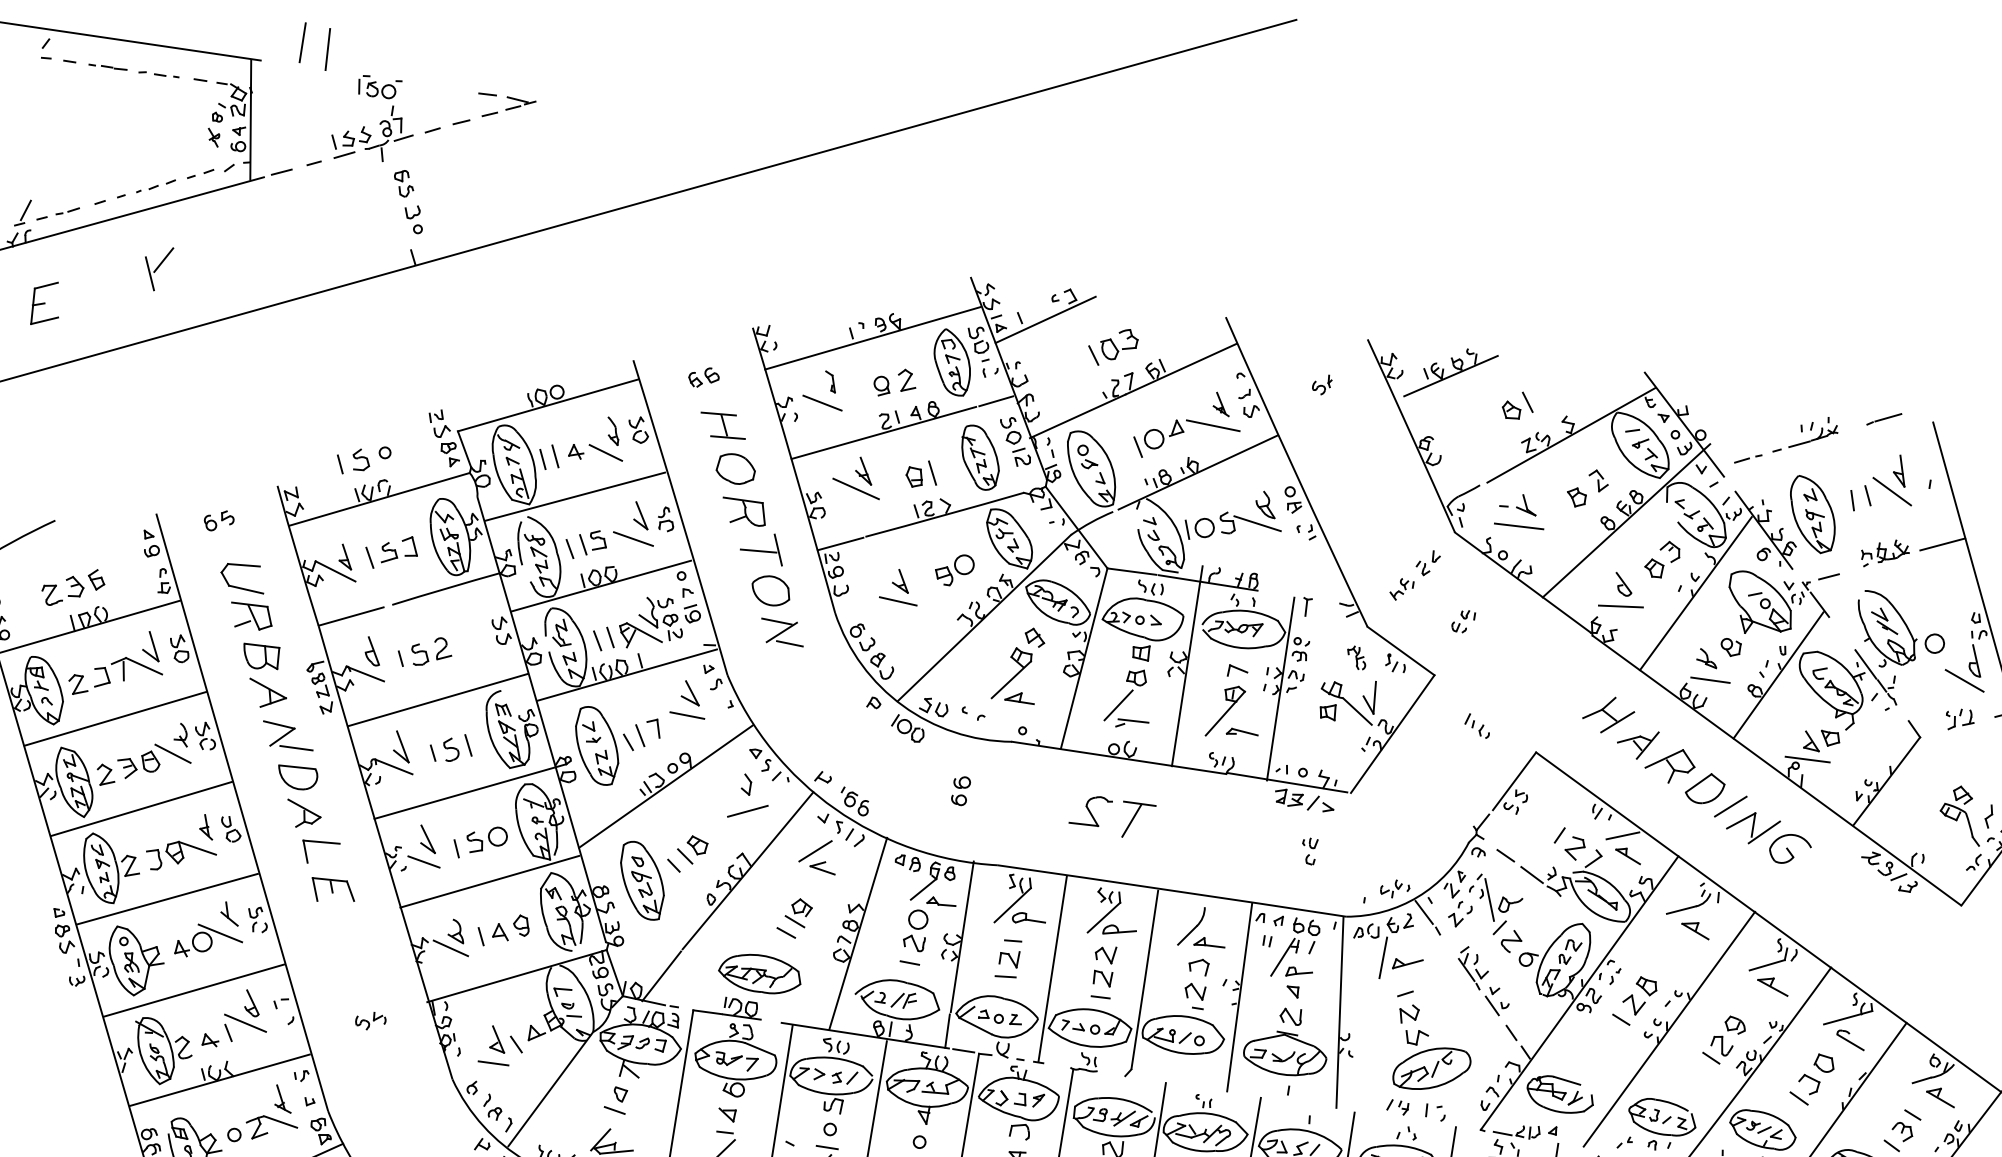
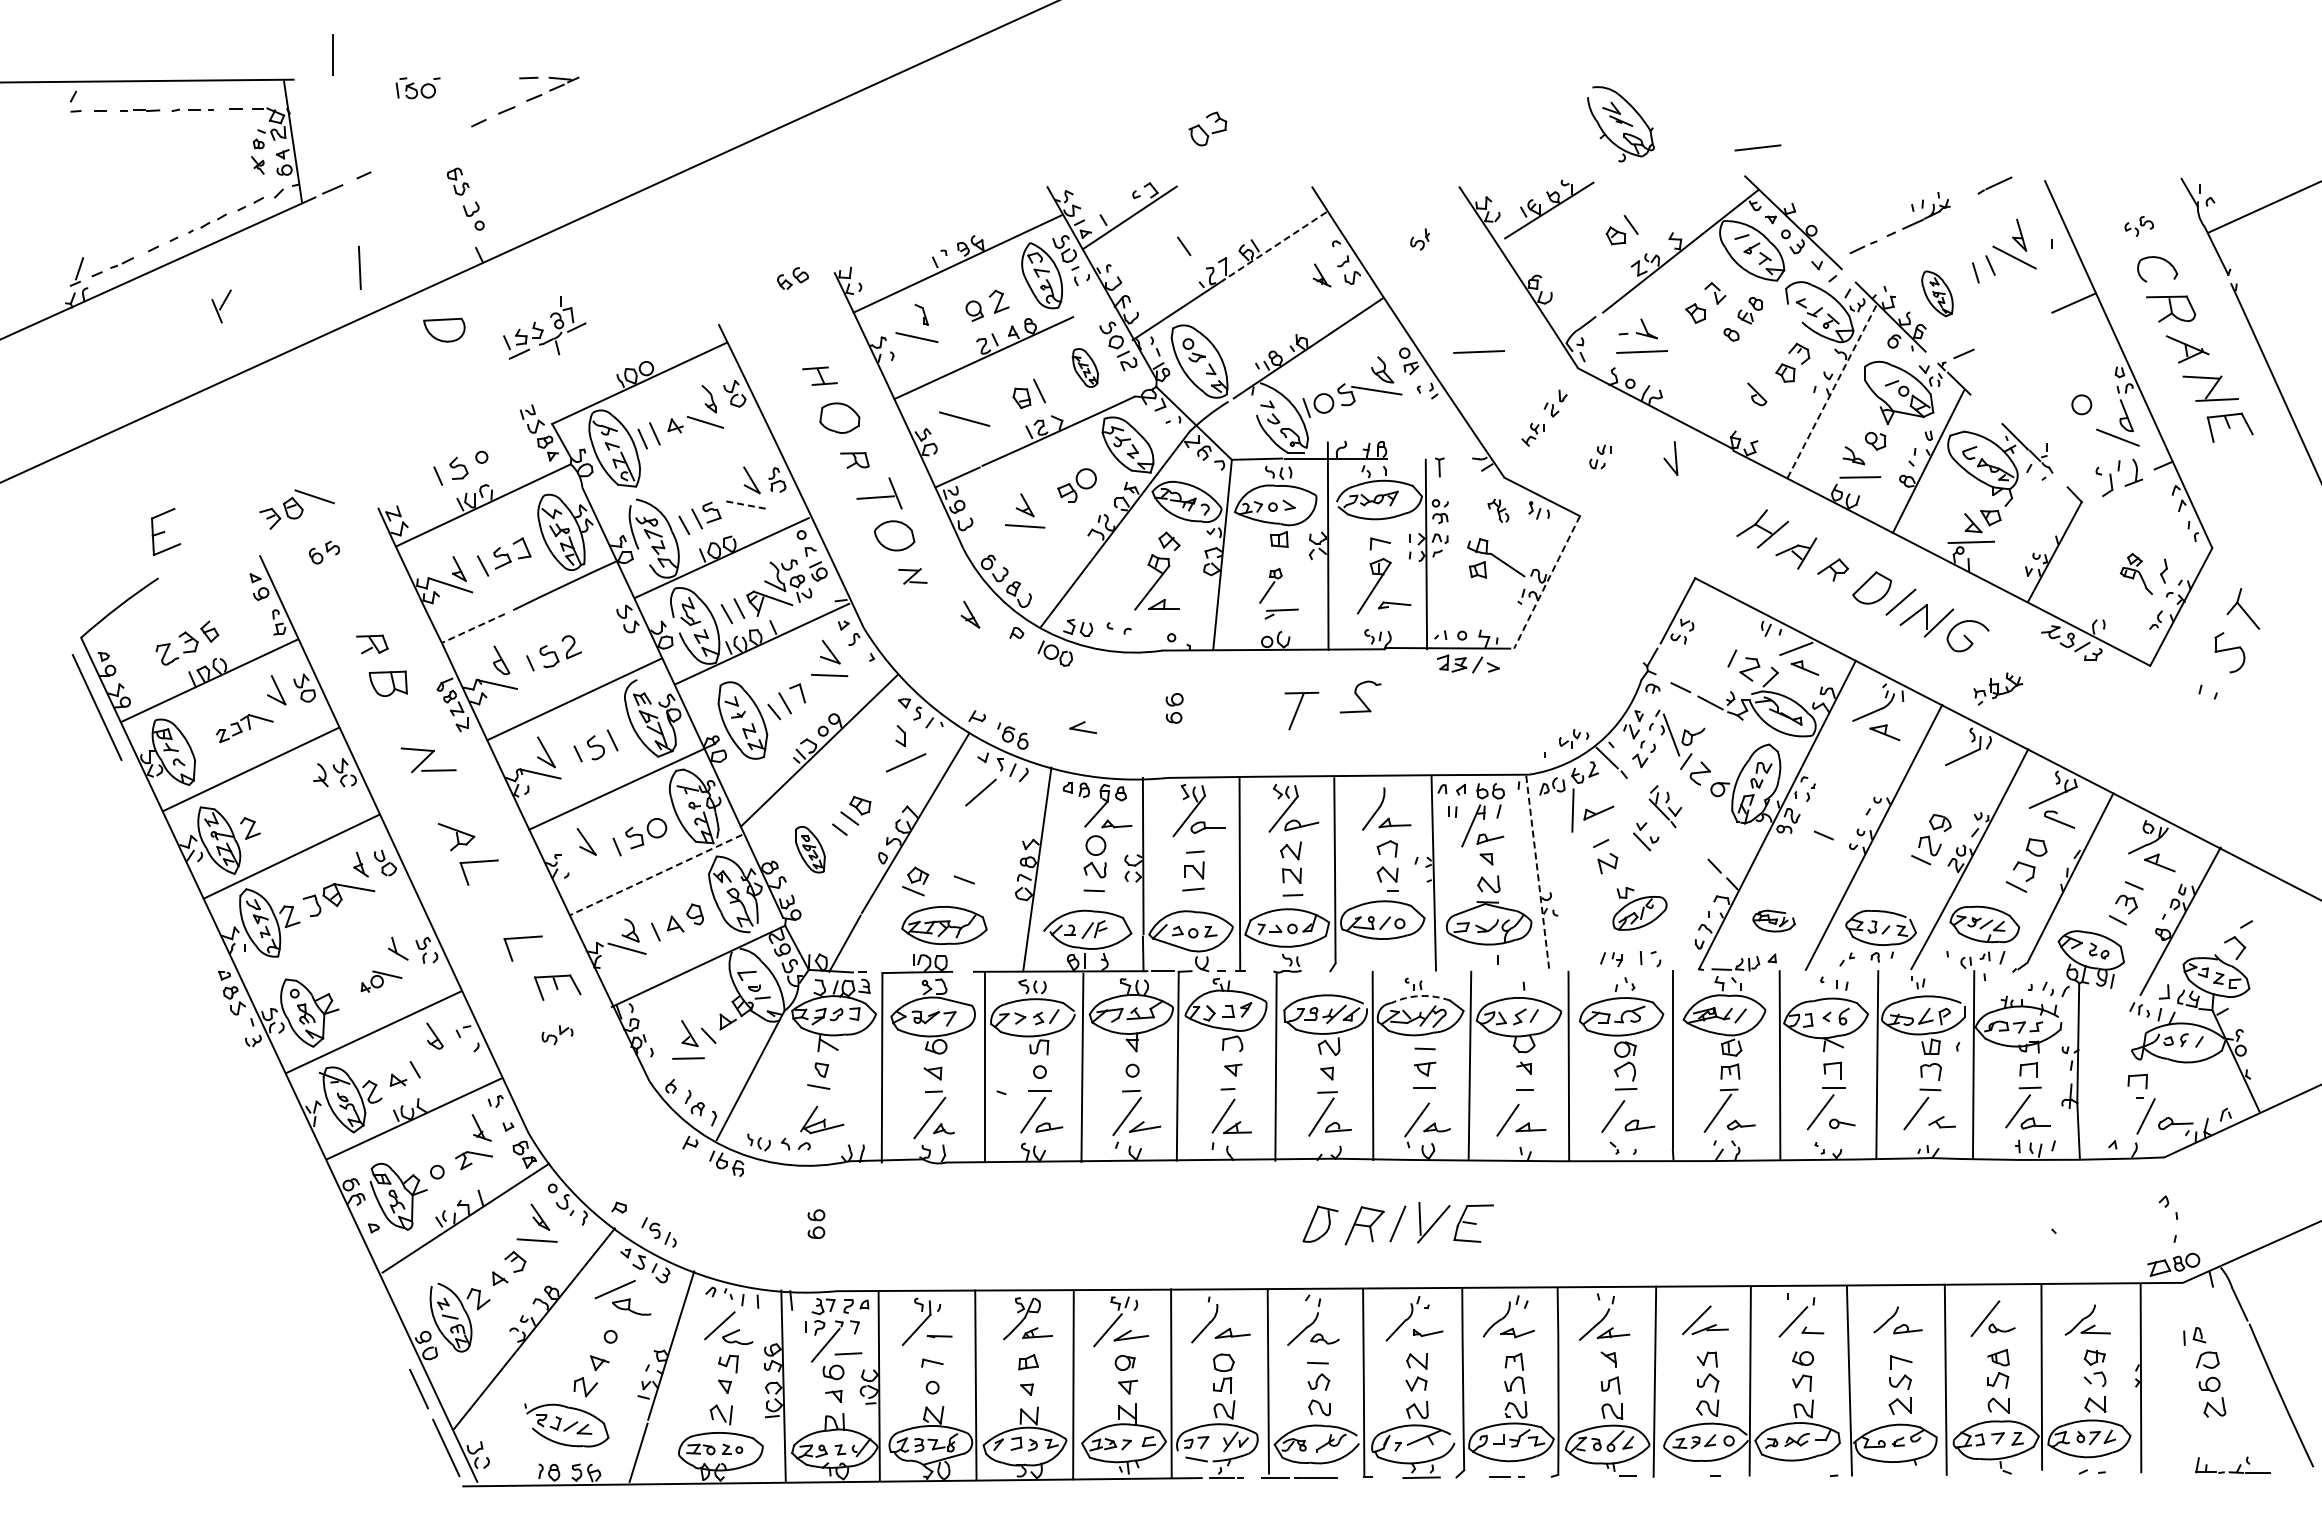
line: (327, 49) -> (359, 267), moved
part: (372, 133) -> (544, 327), moved
part: (156, 268) -> (221, 306), size x0.7
part: (46, 303) -> (166, 531), moved
part: (1118, 343) -> (1207, 128), moved
line: (1180, 369) -> (1274, 246), solid -> dashed
part: (703, 377) -> (792, 278), moved
line: (996, 400) -> (1092, 307), removed
part: (722, 424) -> (819, 375), size x0.7
part: (1181, 433) -> (1285, 311), removed
part: (980, 457) -> (1085, 367), size x0.6
part: (864, 470) -> (970, 614), moved
line: (574, 496) -> (680, 471), removed
line: (1361, 501) -> (1478, 351), added
part: (743, 512) -> (854, 460), size x0.6
part: (1812, 514) -> (1937, 293), size x0.6
line: (1625, 520) -> (1749, 329), removed
line: (633, 539) -> (747, 505), solid -> dashed
part: (1885, 553) -> (1998, 688), moved
part: (244, 566) -> (357, 594), removed
line: (1695, 594) -> (1831, 392), solid -> dashed
line: (1620, 605) -> (1757, 147), moved
part: (251, 616) -> (372, 644), size x0.7
line: (351, 616) -> (473, 628), solid -> dashed
part: (1886, 630) -> (1620, 124), moved
part: (782, 632) -> (912, 576), size x0.6
part: (115, 678) -> (244, 728), size x0.6
part: (267, 694) -> (400, 720), removed
part: (1125, 695) -> (1270, 585), size x0.6
part: (1369, 696) -> (1670, 458), moved
part: (1960, 719) -> (2119, 477), size x1.6
part: (1477, 725) -> (1631, 560), removed
line: (1393, 734) -> (1547, 582), solid -> dashed
part: (153, 763) -> (296, 509), moved
part: (1669, 764) -> (1832, 569), size x0.6
part: (297, 776) -> (444, 329), moved
part: (960, 790) -> (1174, 708), moved
part: (1090, 810) -> (1360, 696), moved
part: (1962, 814) -> (2136, 573), size x0.7
part: (1308, 851) -> (1480, 714), removed
line: (423, 861) -> (585, 865), removed
part: (822, 867) -> (1082, 727), moved
part: (642, 880) -> (810, 849), size x0.6
line: (489, 882) -> (655, 875), solid -> dashed
part: (332, 891) -> (557, 987), moved
line: (166, 898) -> (331, 943), removed
part: (798, 912) -> (915, 881), moved
part: (351, 922) -> (522, 938), added
part: (209, 942) -> (381, 981), size x0.6
part: (1773, 985) -> (1972, 776), removed
part: (1633, 996) -> (1832, 809), removed
part: (1497, 1001) -> (1646, 836), moved
line: (1339, 1012) -> (1537, 872), solid -> dashed
line: (245, 1022) -> (430, 1056), removed
part: (1432, 1062) -> (1639, 908), size x0.7
part: (1559, 1094) -> (1773, 920), size x0.6
arc: (1208, 1114) -> (1420, 996), solid -> dashed
part: (270, 1129) -> (473, 1160), size x0.7

